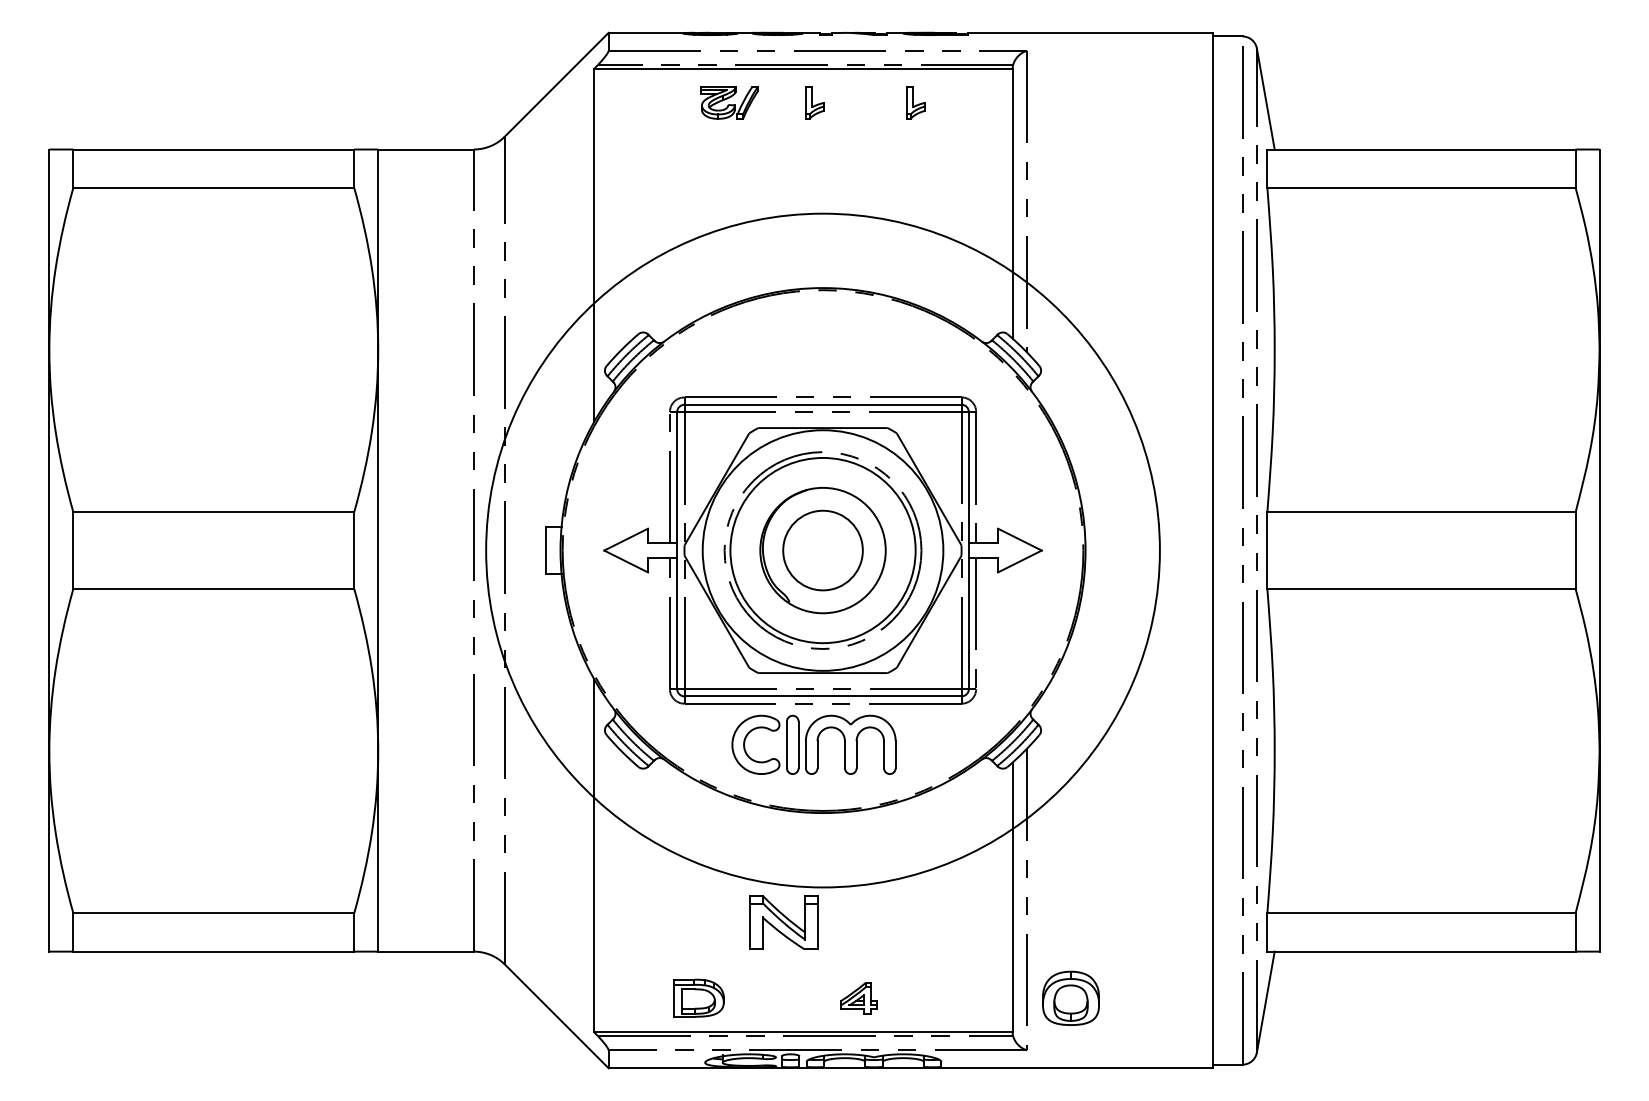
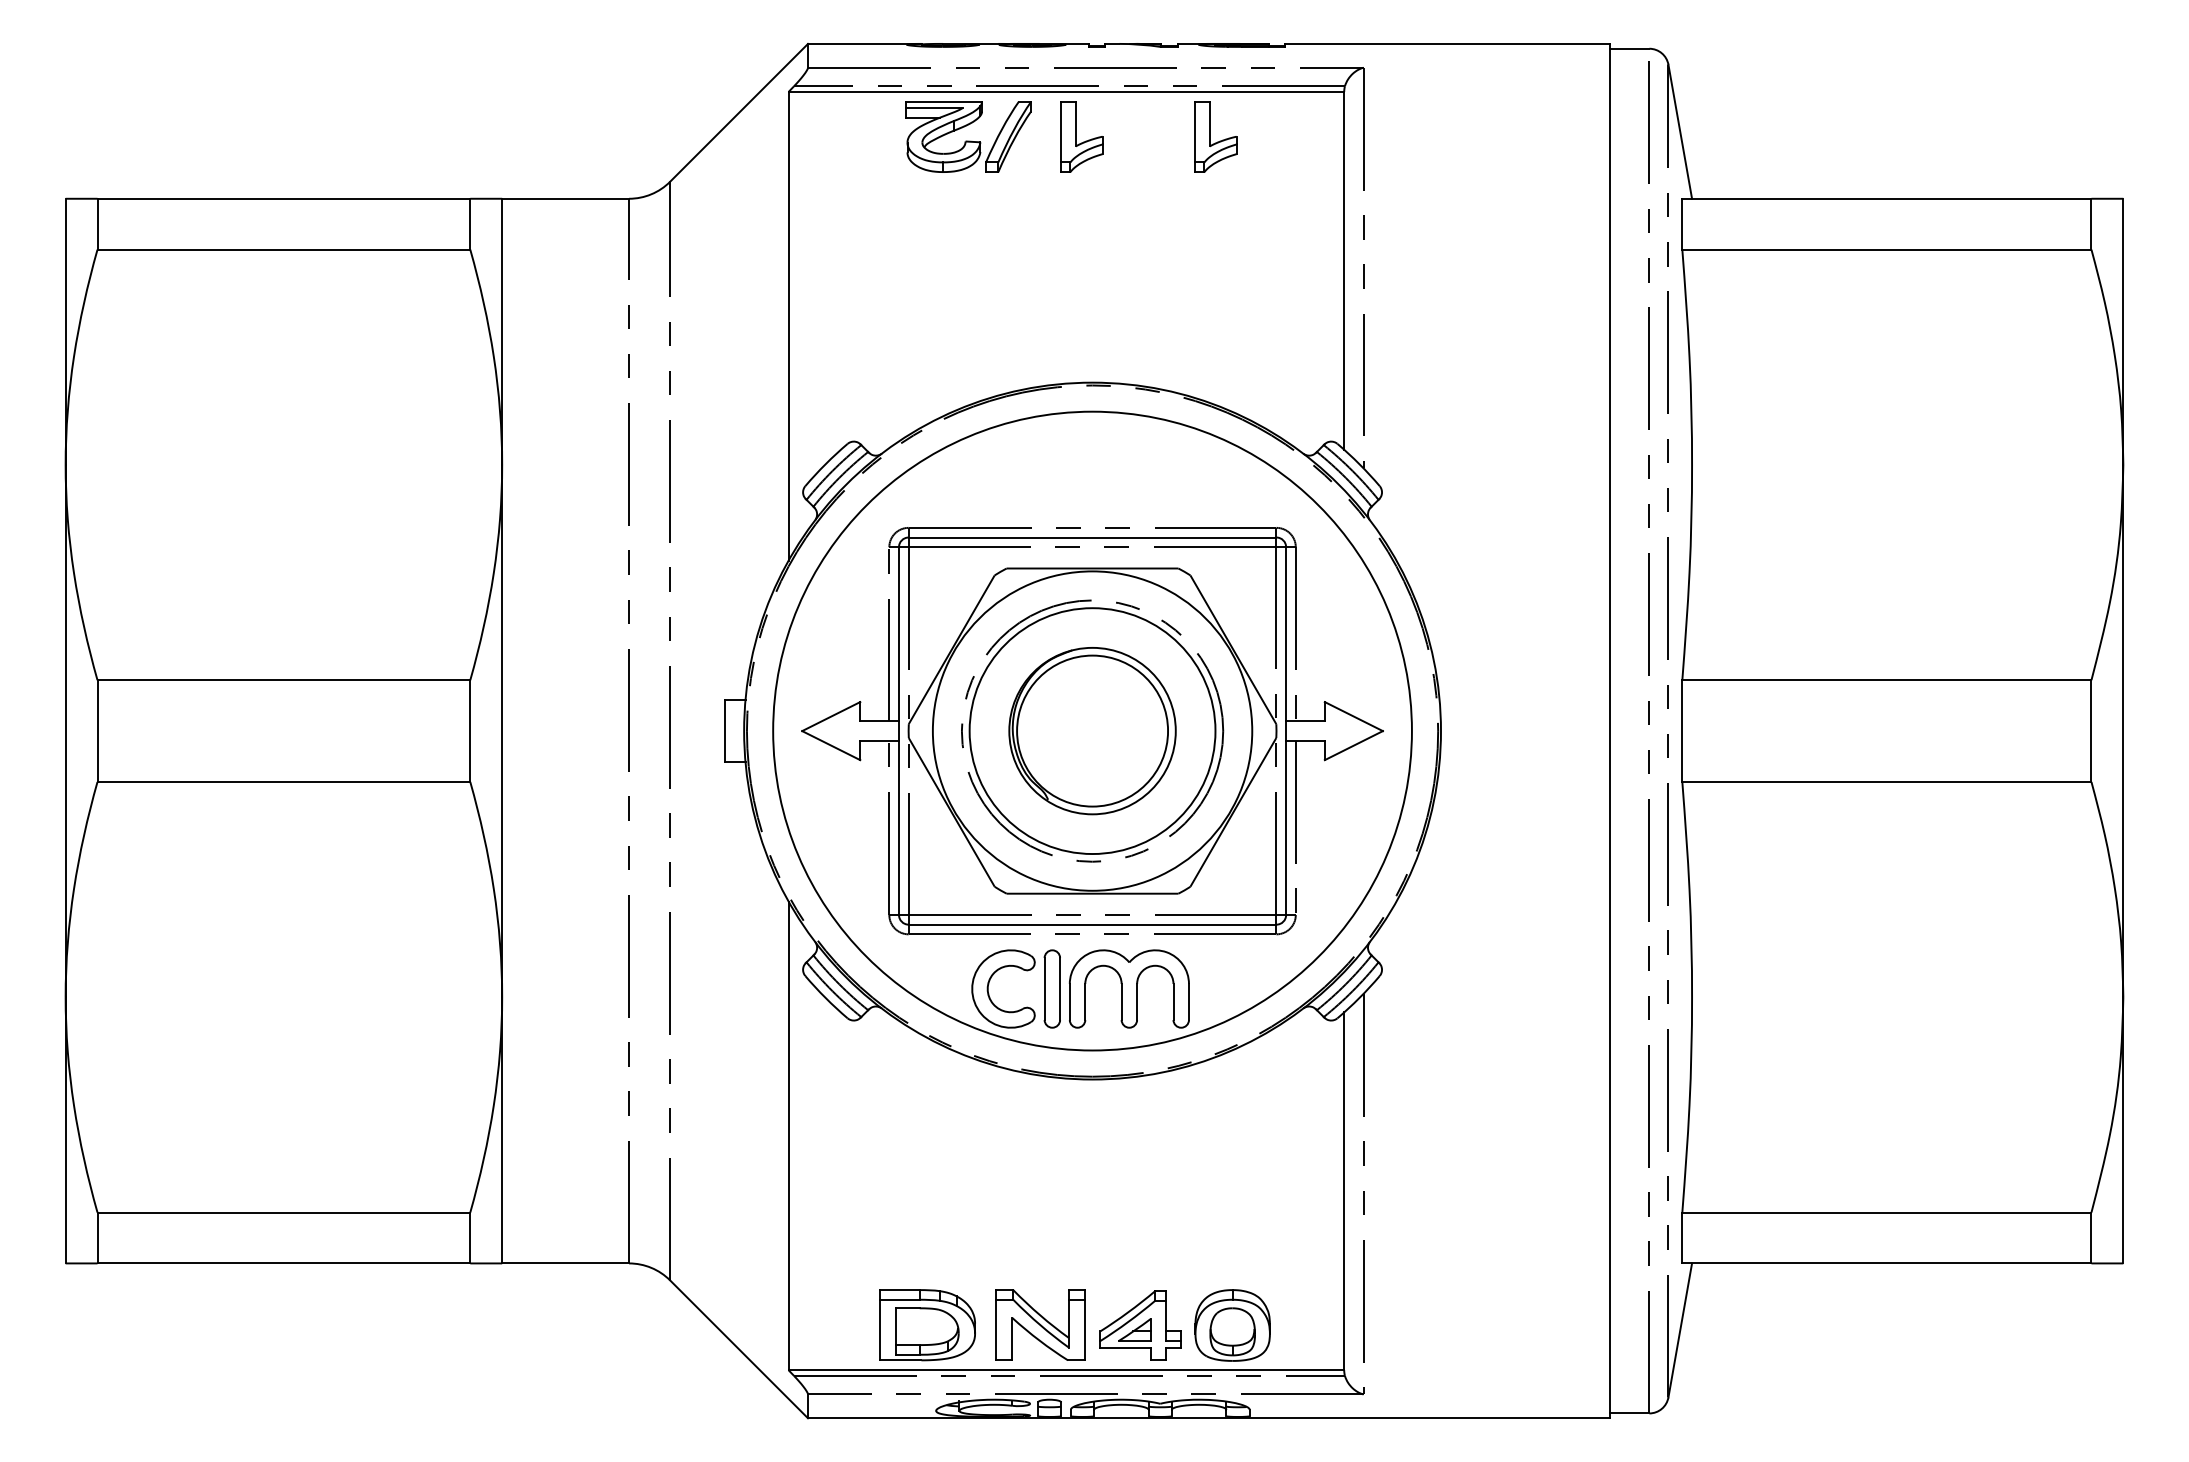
part: (729, 102) -> (968, 136), size x1.67
part: (814, 102) -> (1081, 136), size x1.67
part: (915, 102) -> (1215, 136), size x1.67
circle: (822, 550) -> (1092, 730), size x0.71
circle: (822, 550) -> (1092, 730), size x1.43
part: (783, 922) -> (1040, 1324), moved
part: (698, 998) -> (927, 1325), size x1.43
part: (859, 998) -> (1140, 1325), size x1.67
part: (1070, 998) -> (1232, 1325), moved

